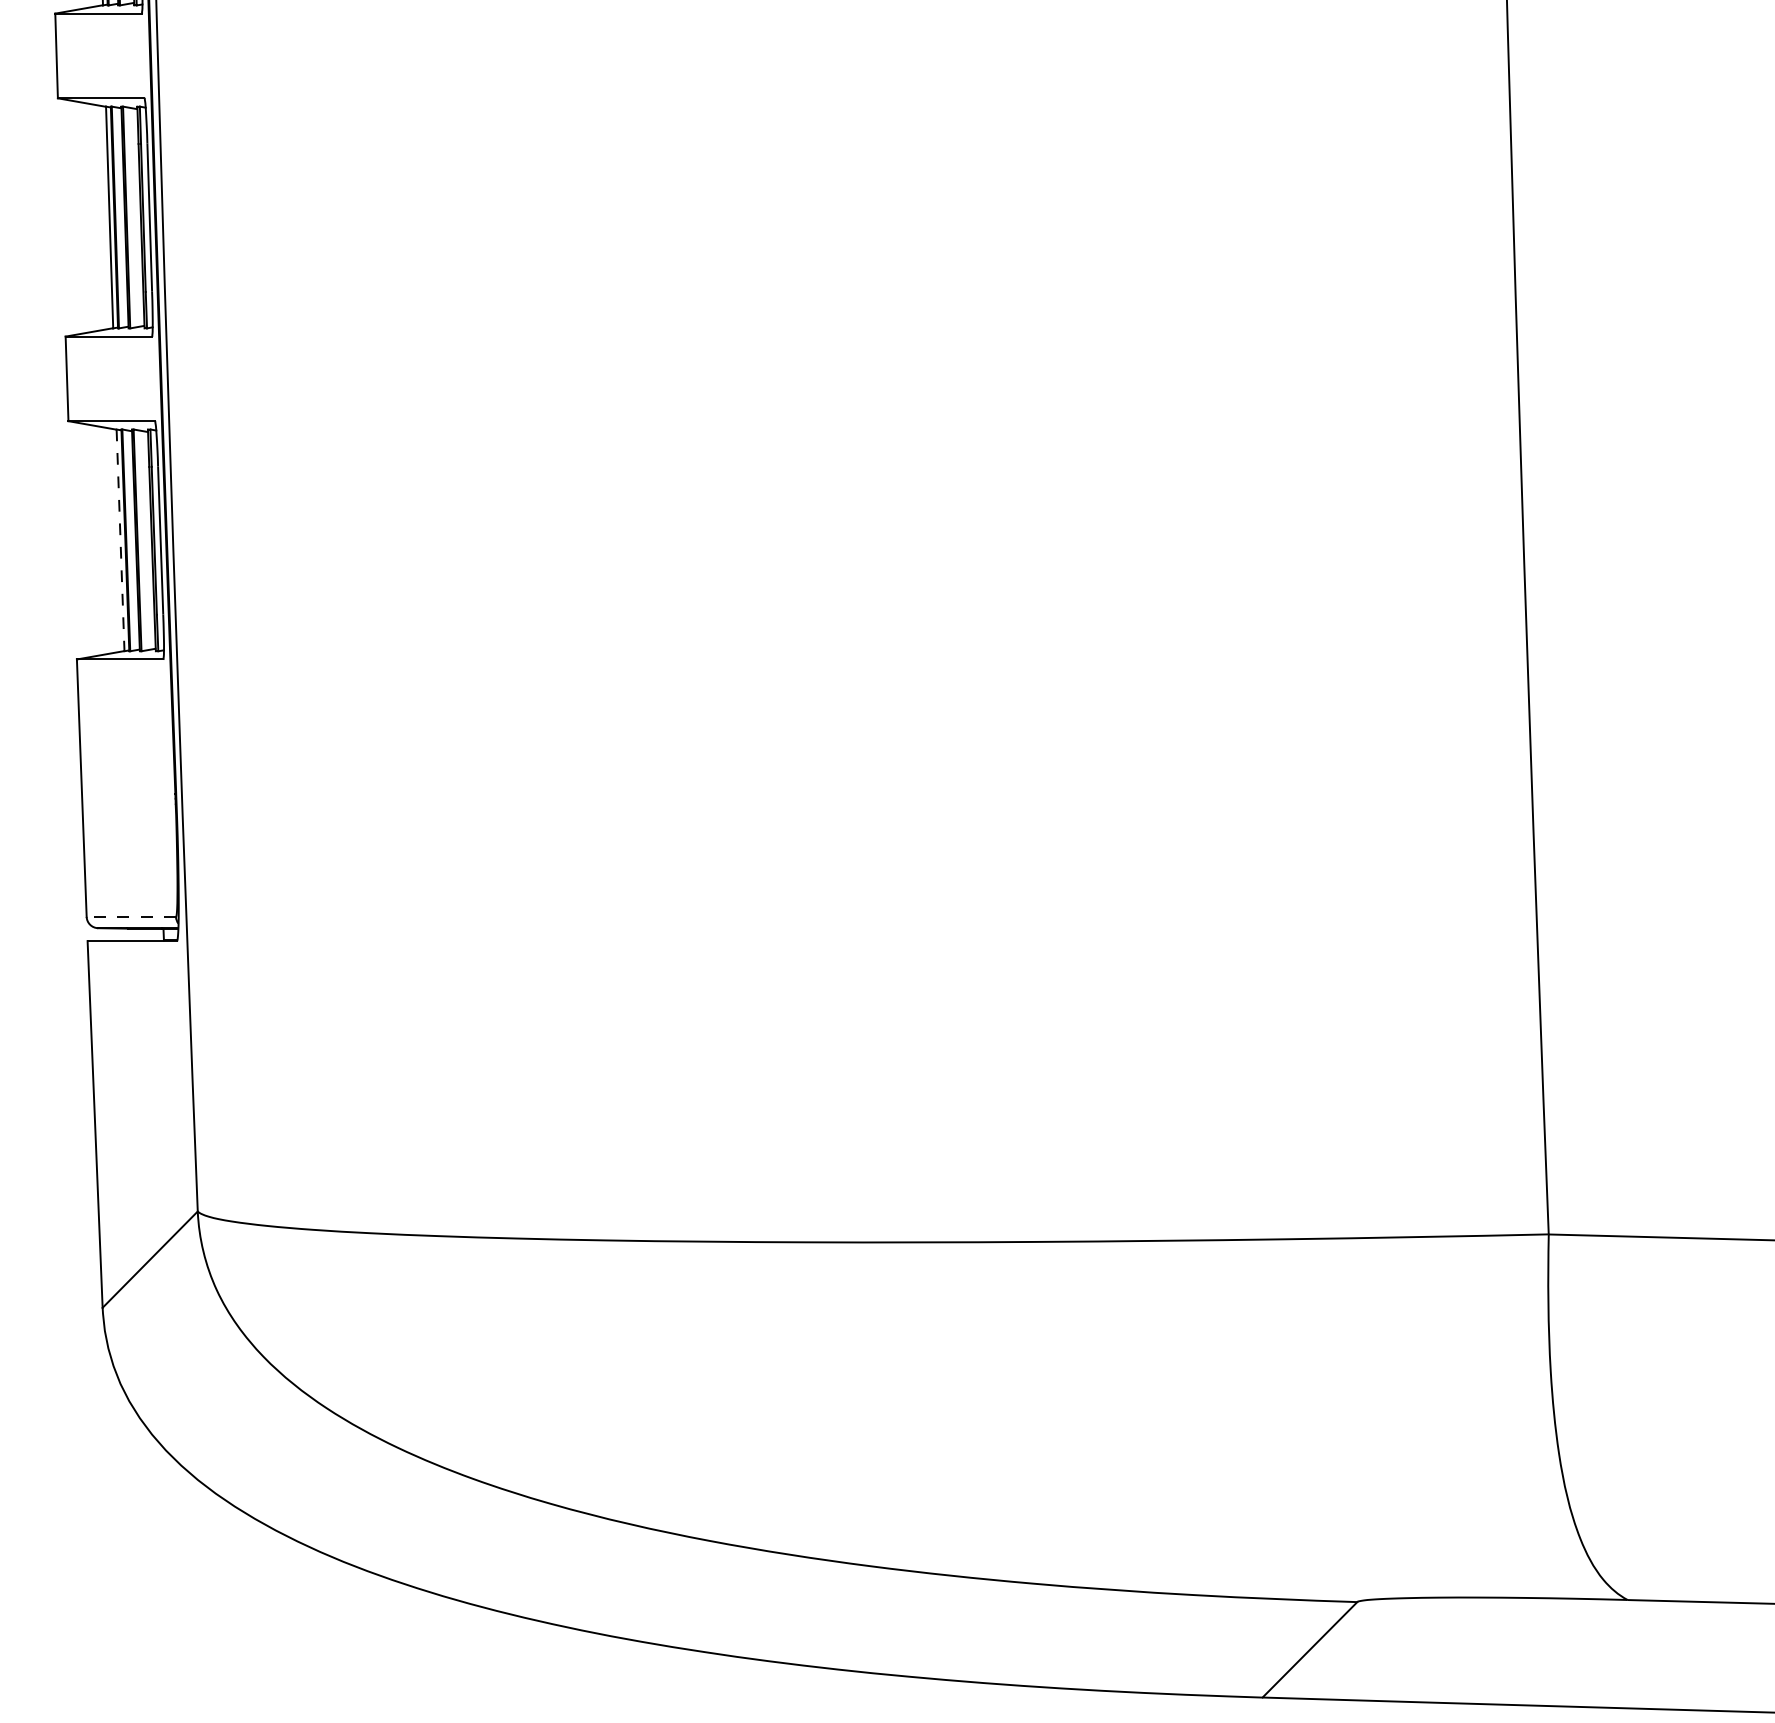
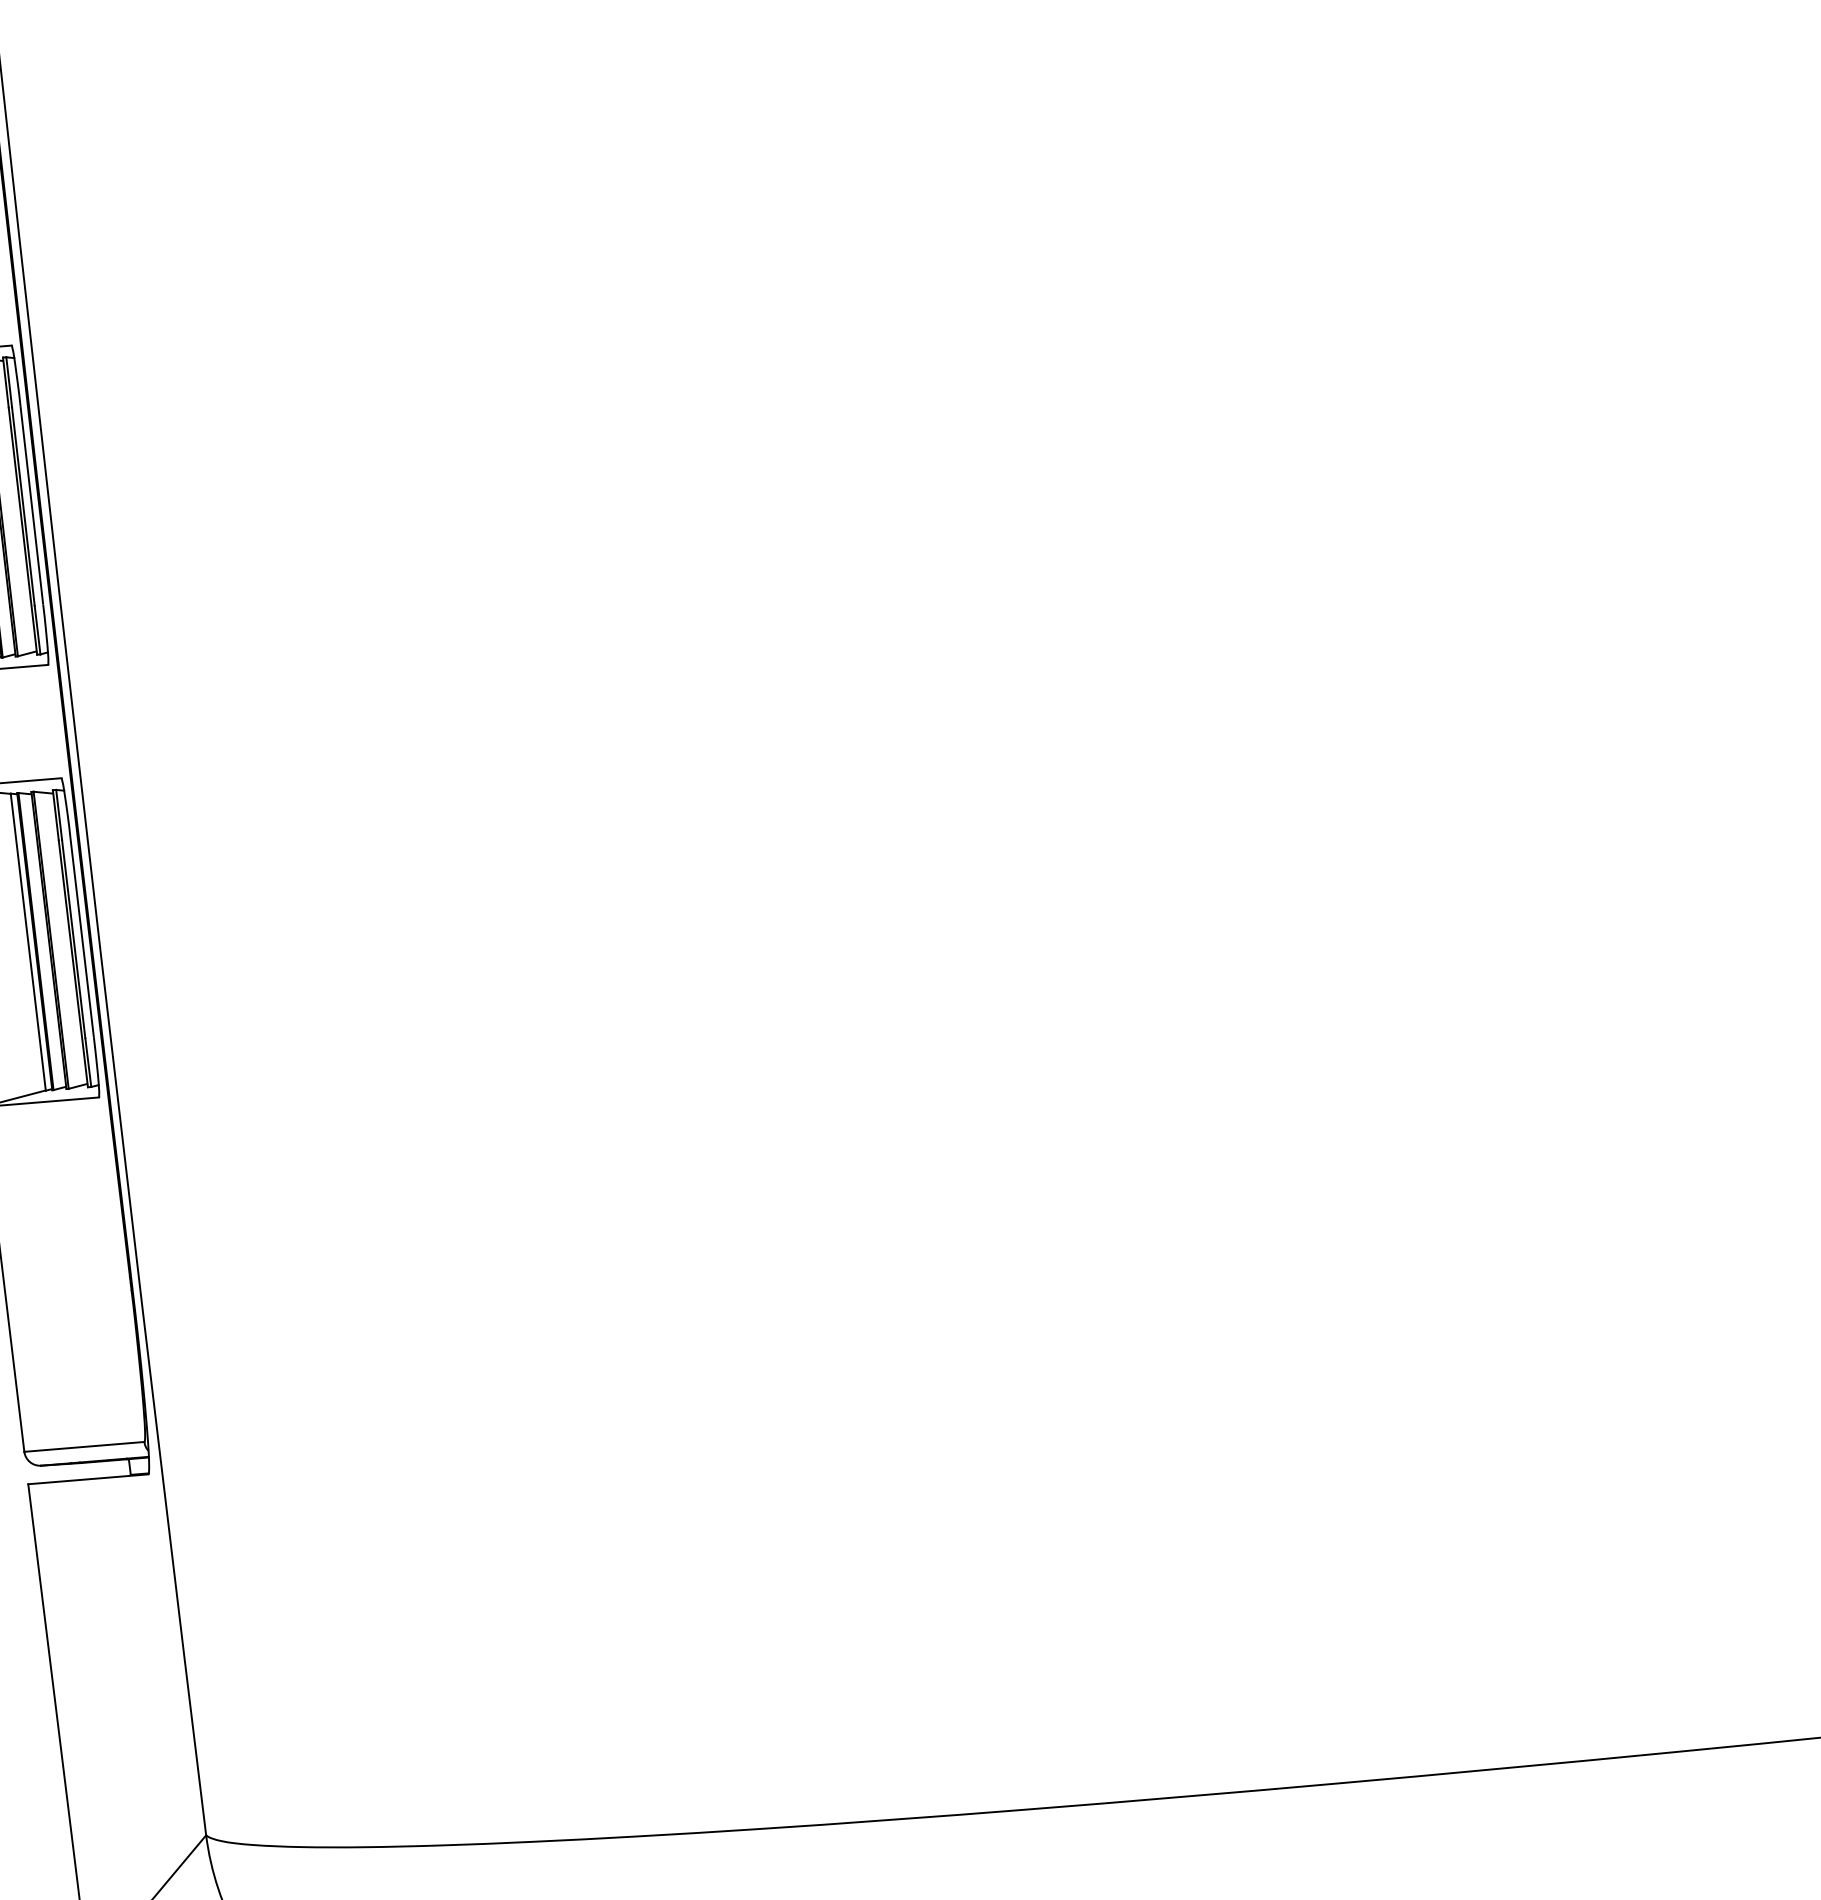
line: (120, 540) -> (28, 942), dashed -> solid
line: (131, 916) -> (84, 1446), dashed -> solid

